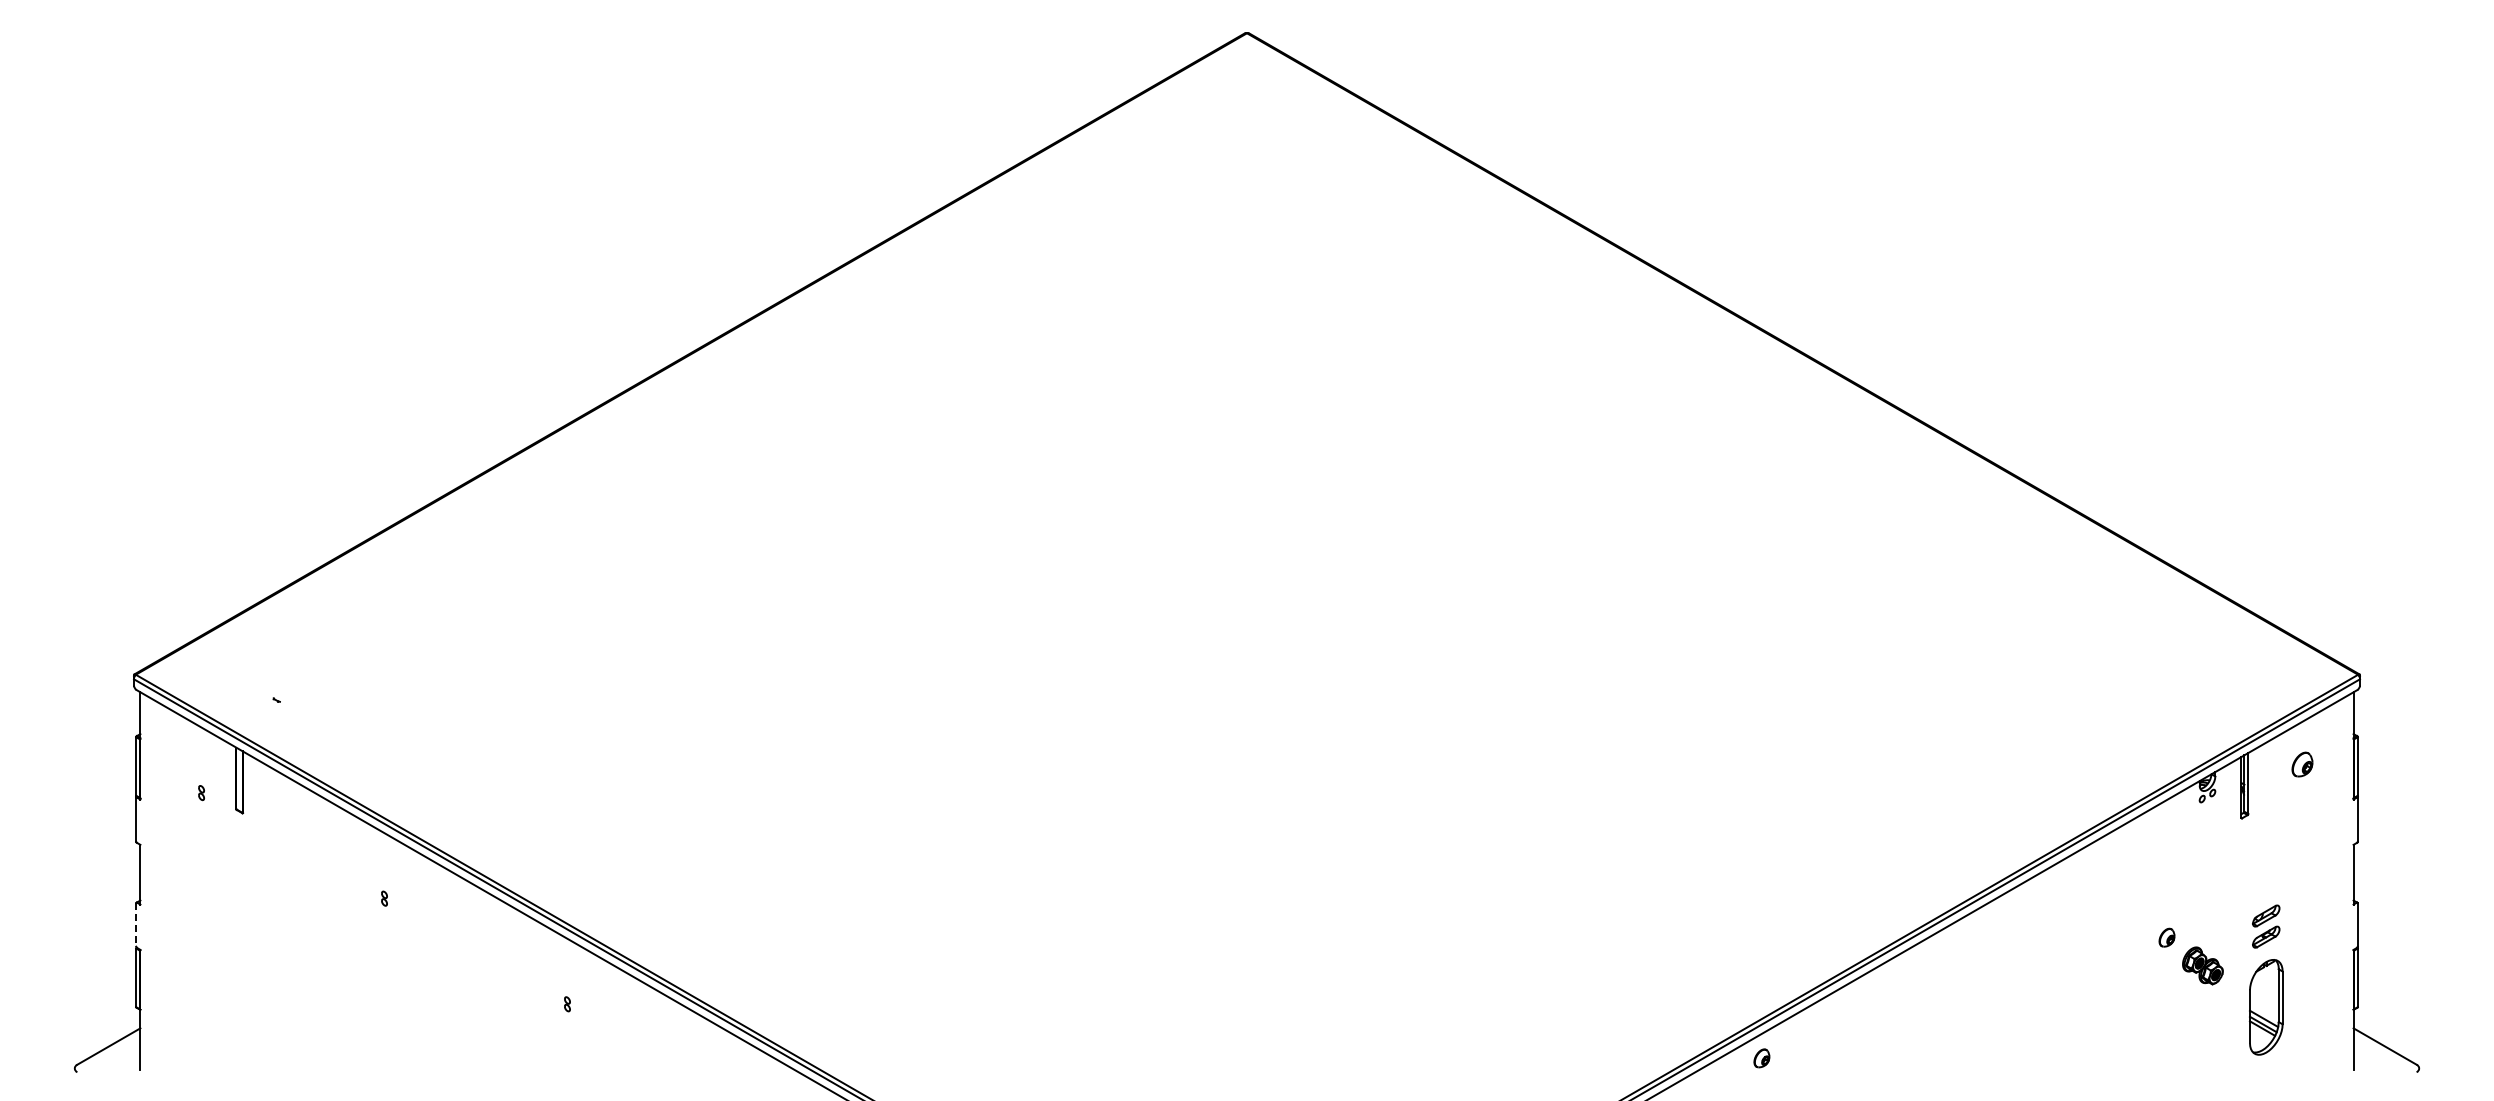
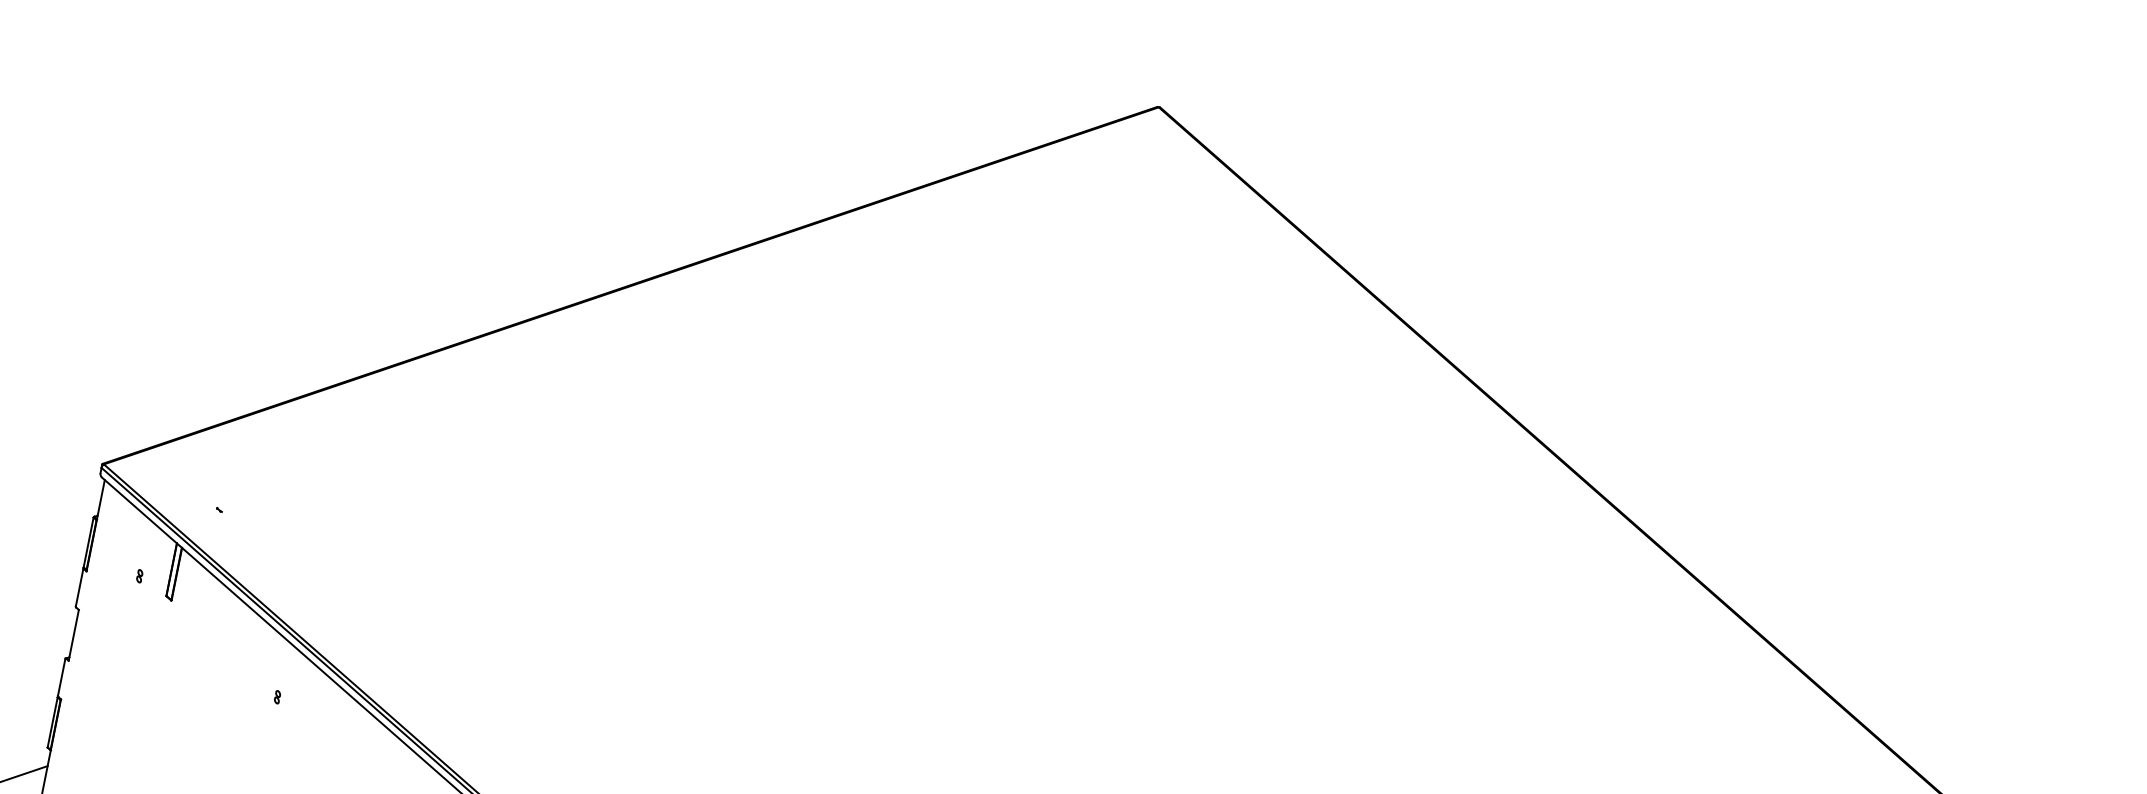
line: (136, 924) -> (61, 677), dashed -> solid

